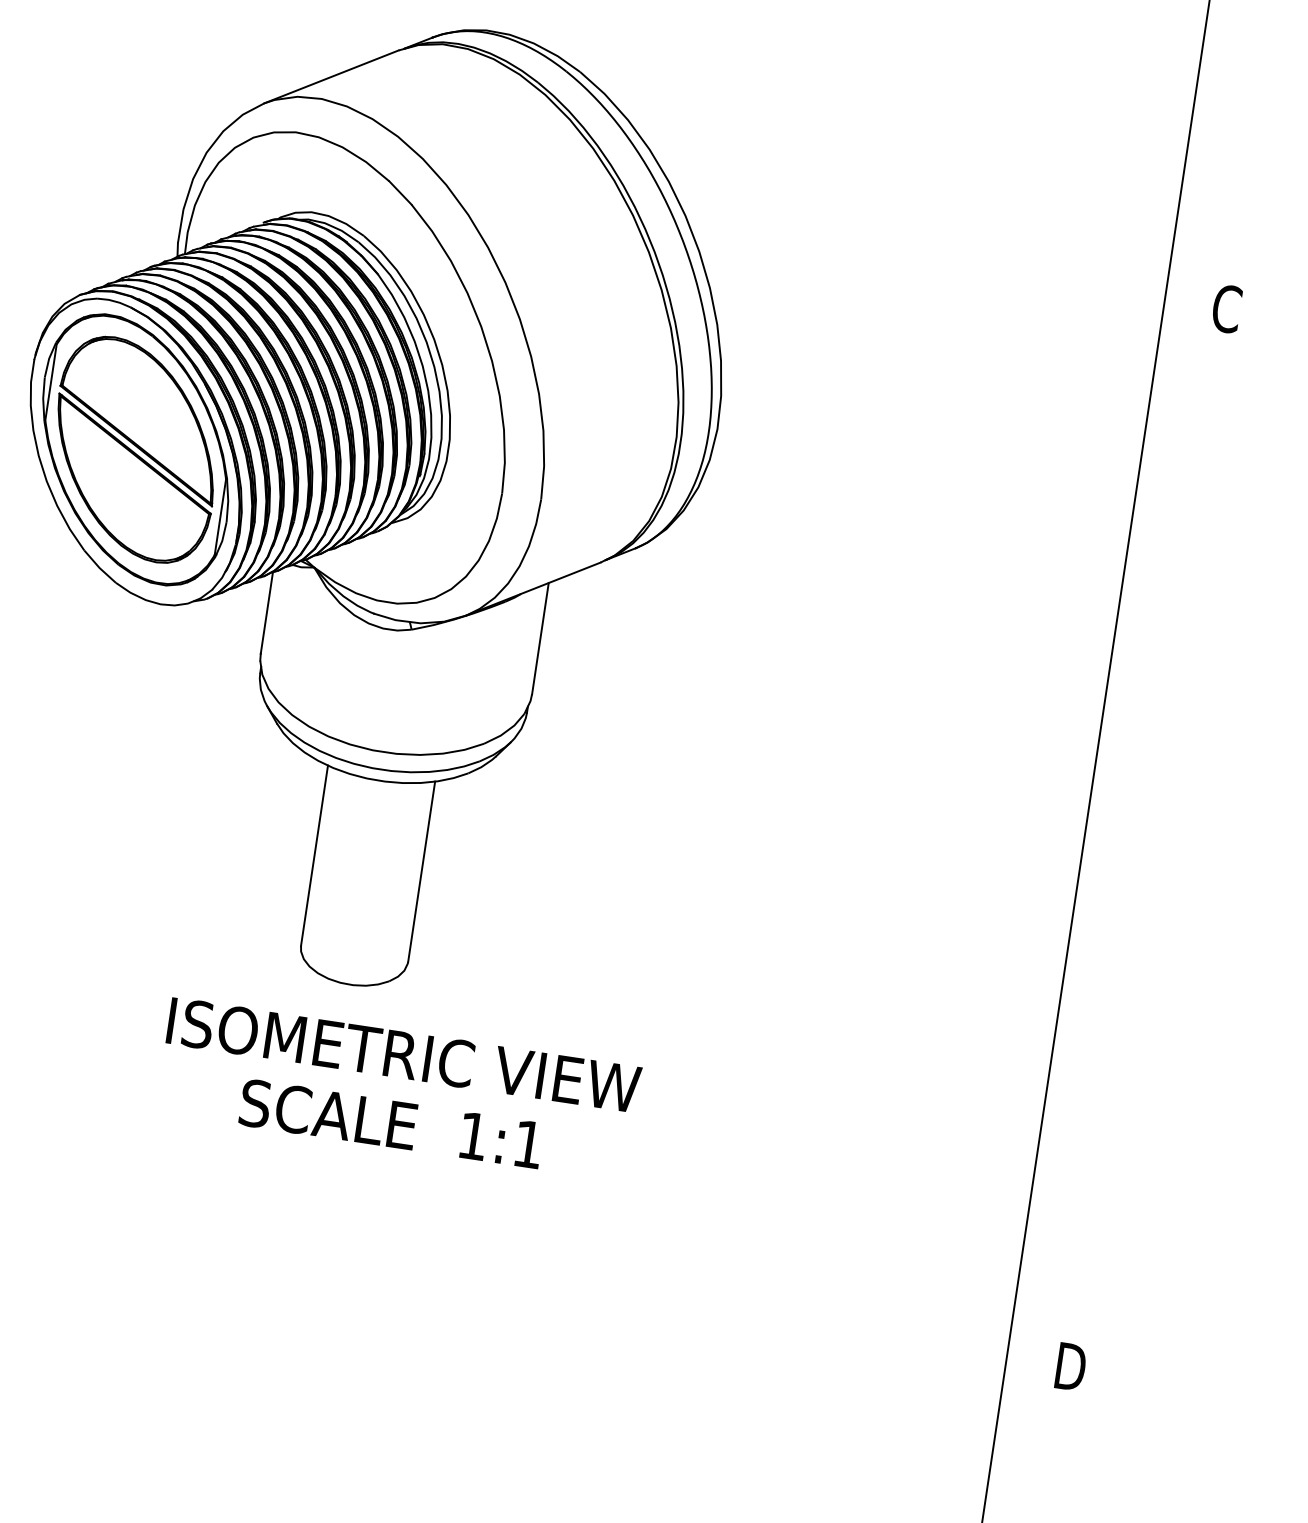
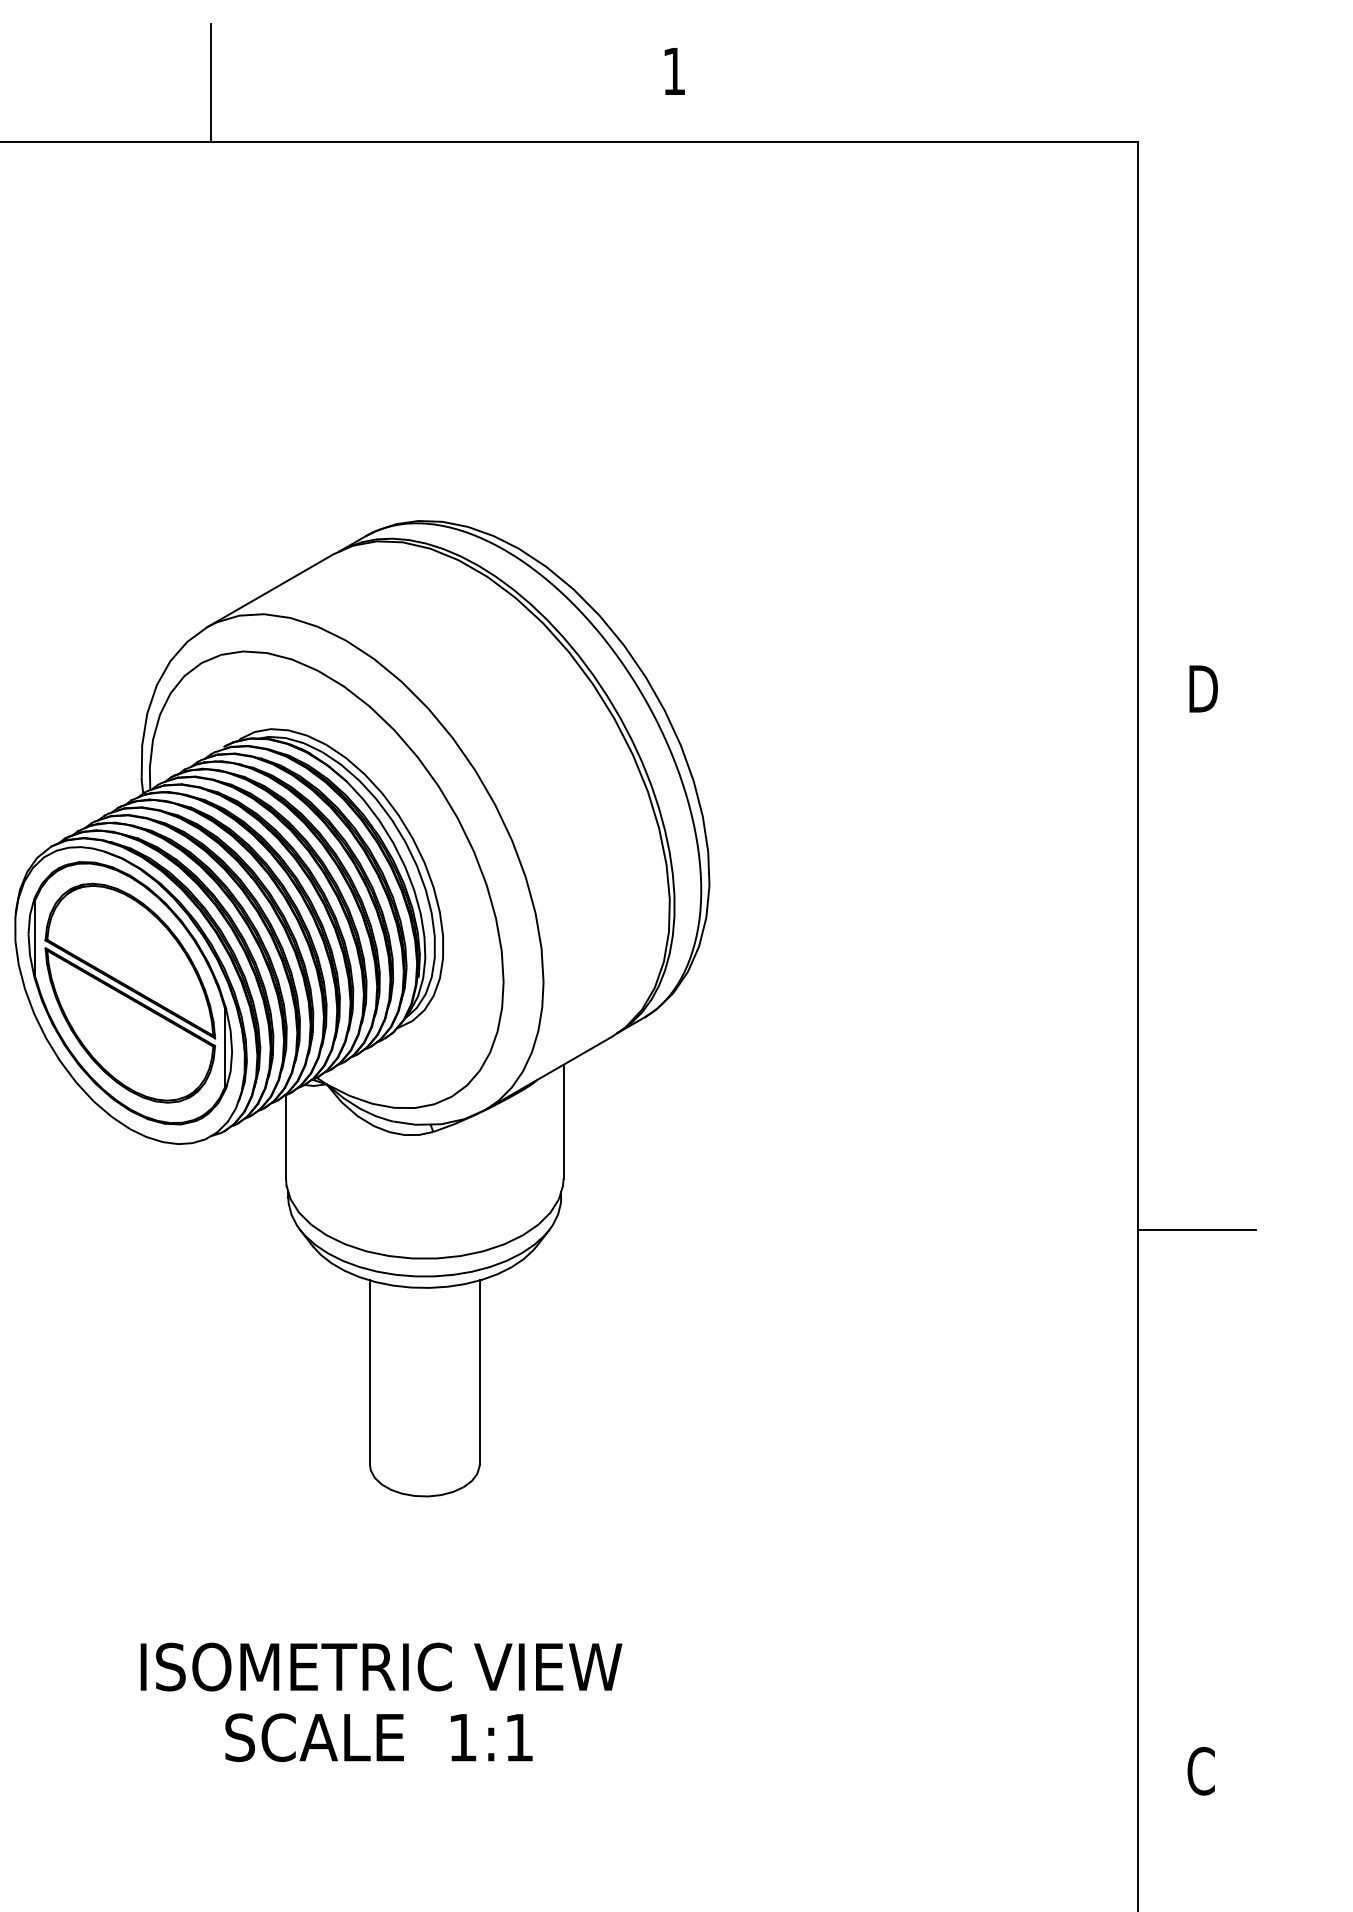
text: (1228, 308) -> (1202, 688), C -> D
line: (1143, 837) -> (1196, 1230), added
text: (399, 1088) -> (381, 1701), moved
text: (1069, 1367) -> (1202, 1771), D -> C

